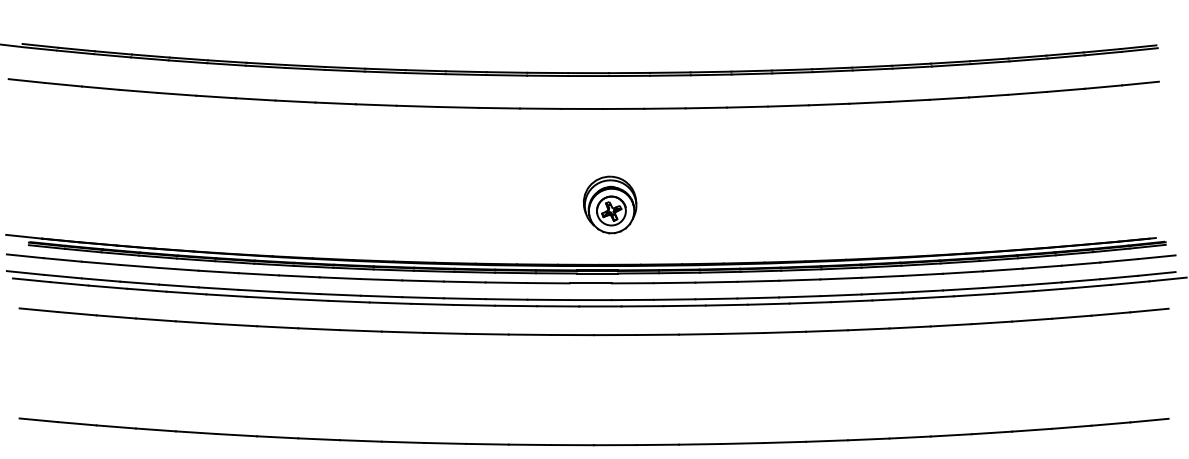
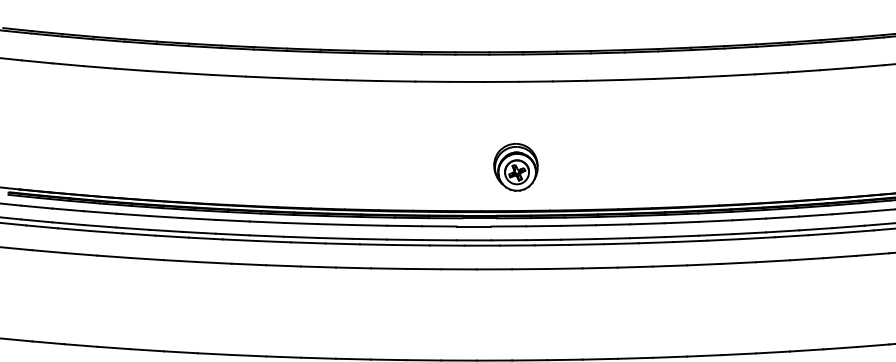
part: (610, 204) -> (516, 166), moved

